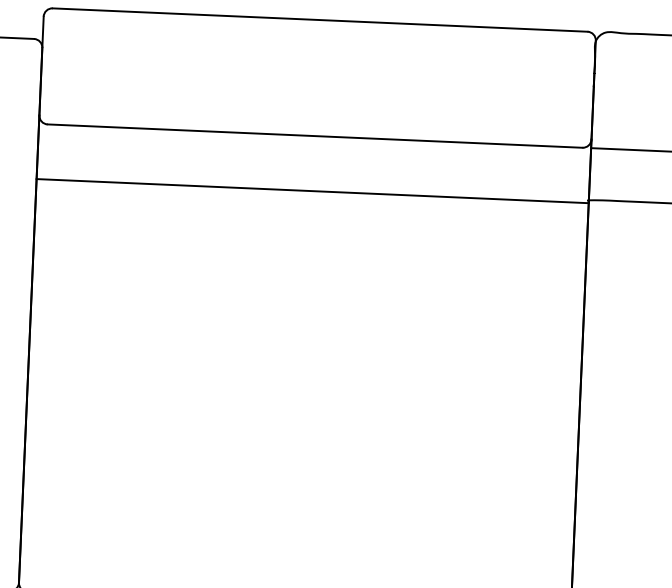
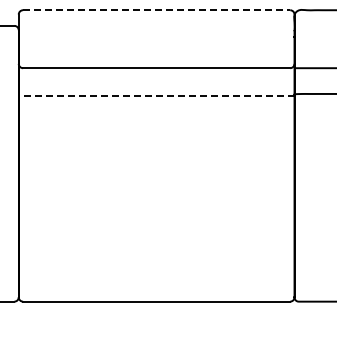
line: (319, 20) -> (156, 10), solid -> dashed
line: (312, 190) -> (156, 95), solid -> dashed

